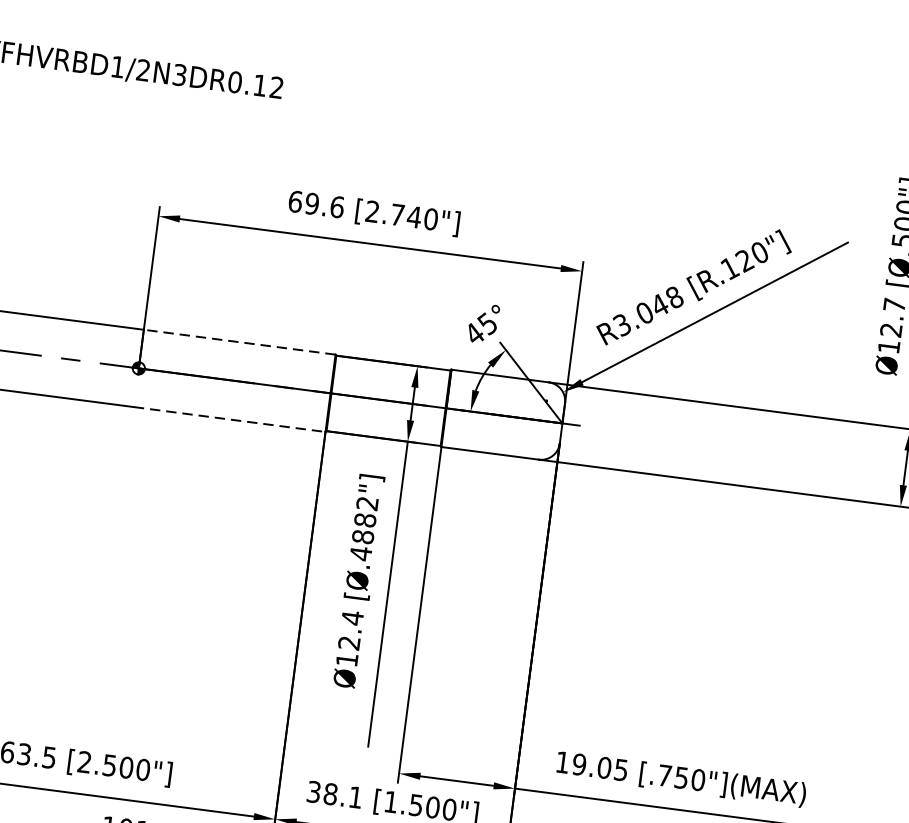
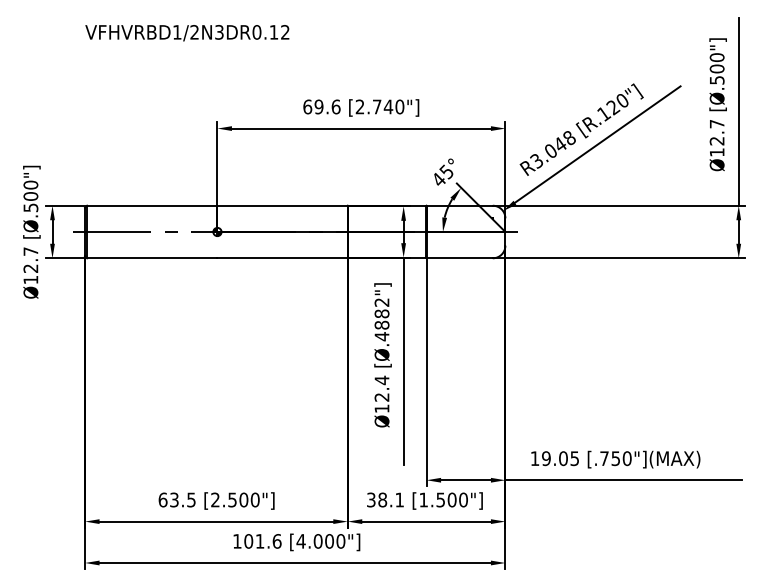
line: (239, 341) -> (282, 205), dashed -> solid
line: (230, 419) -> (283, 258), dashed -> solid

